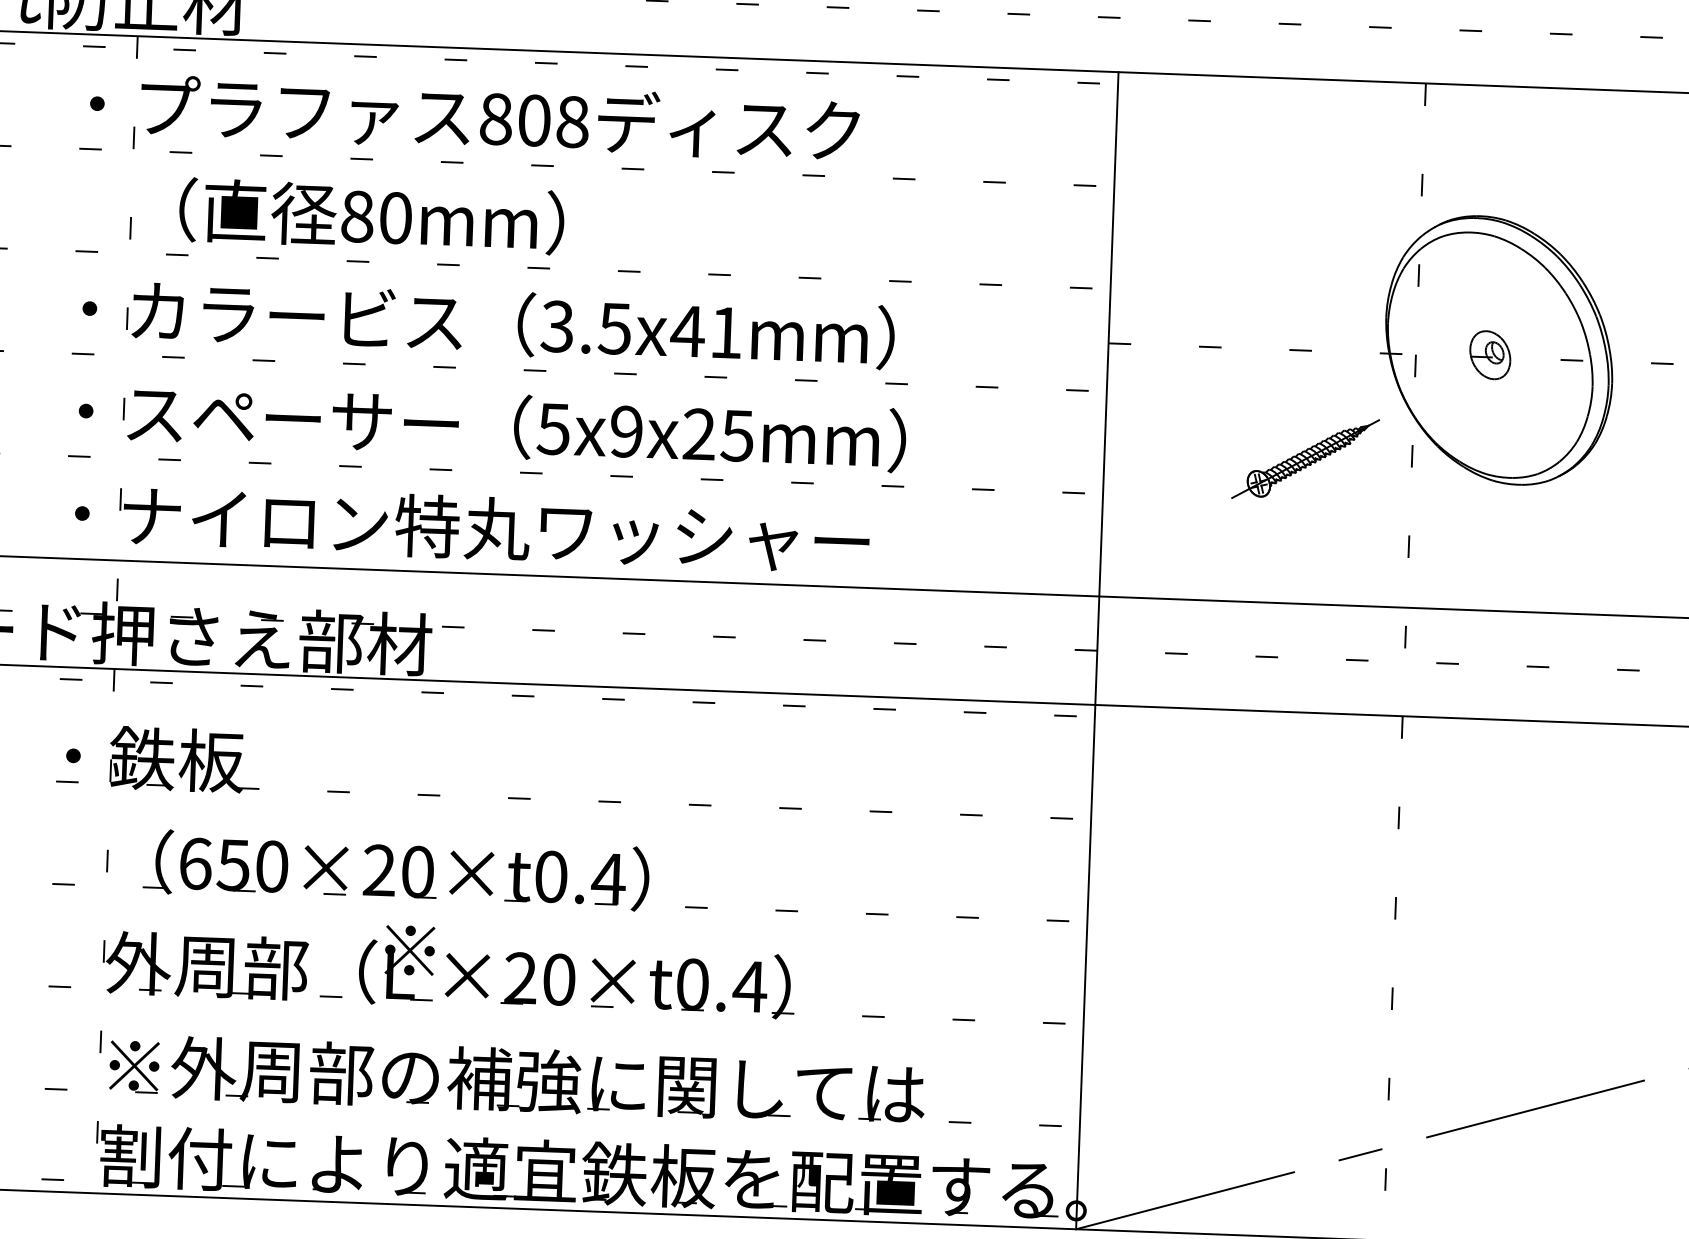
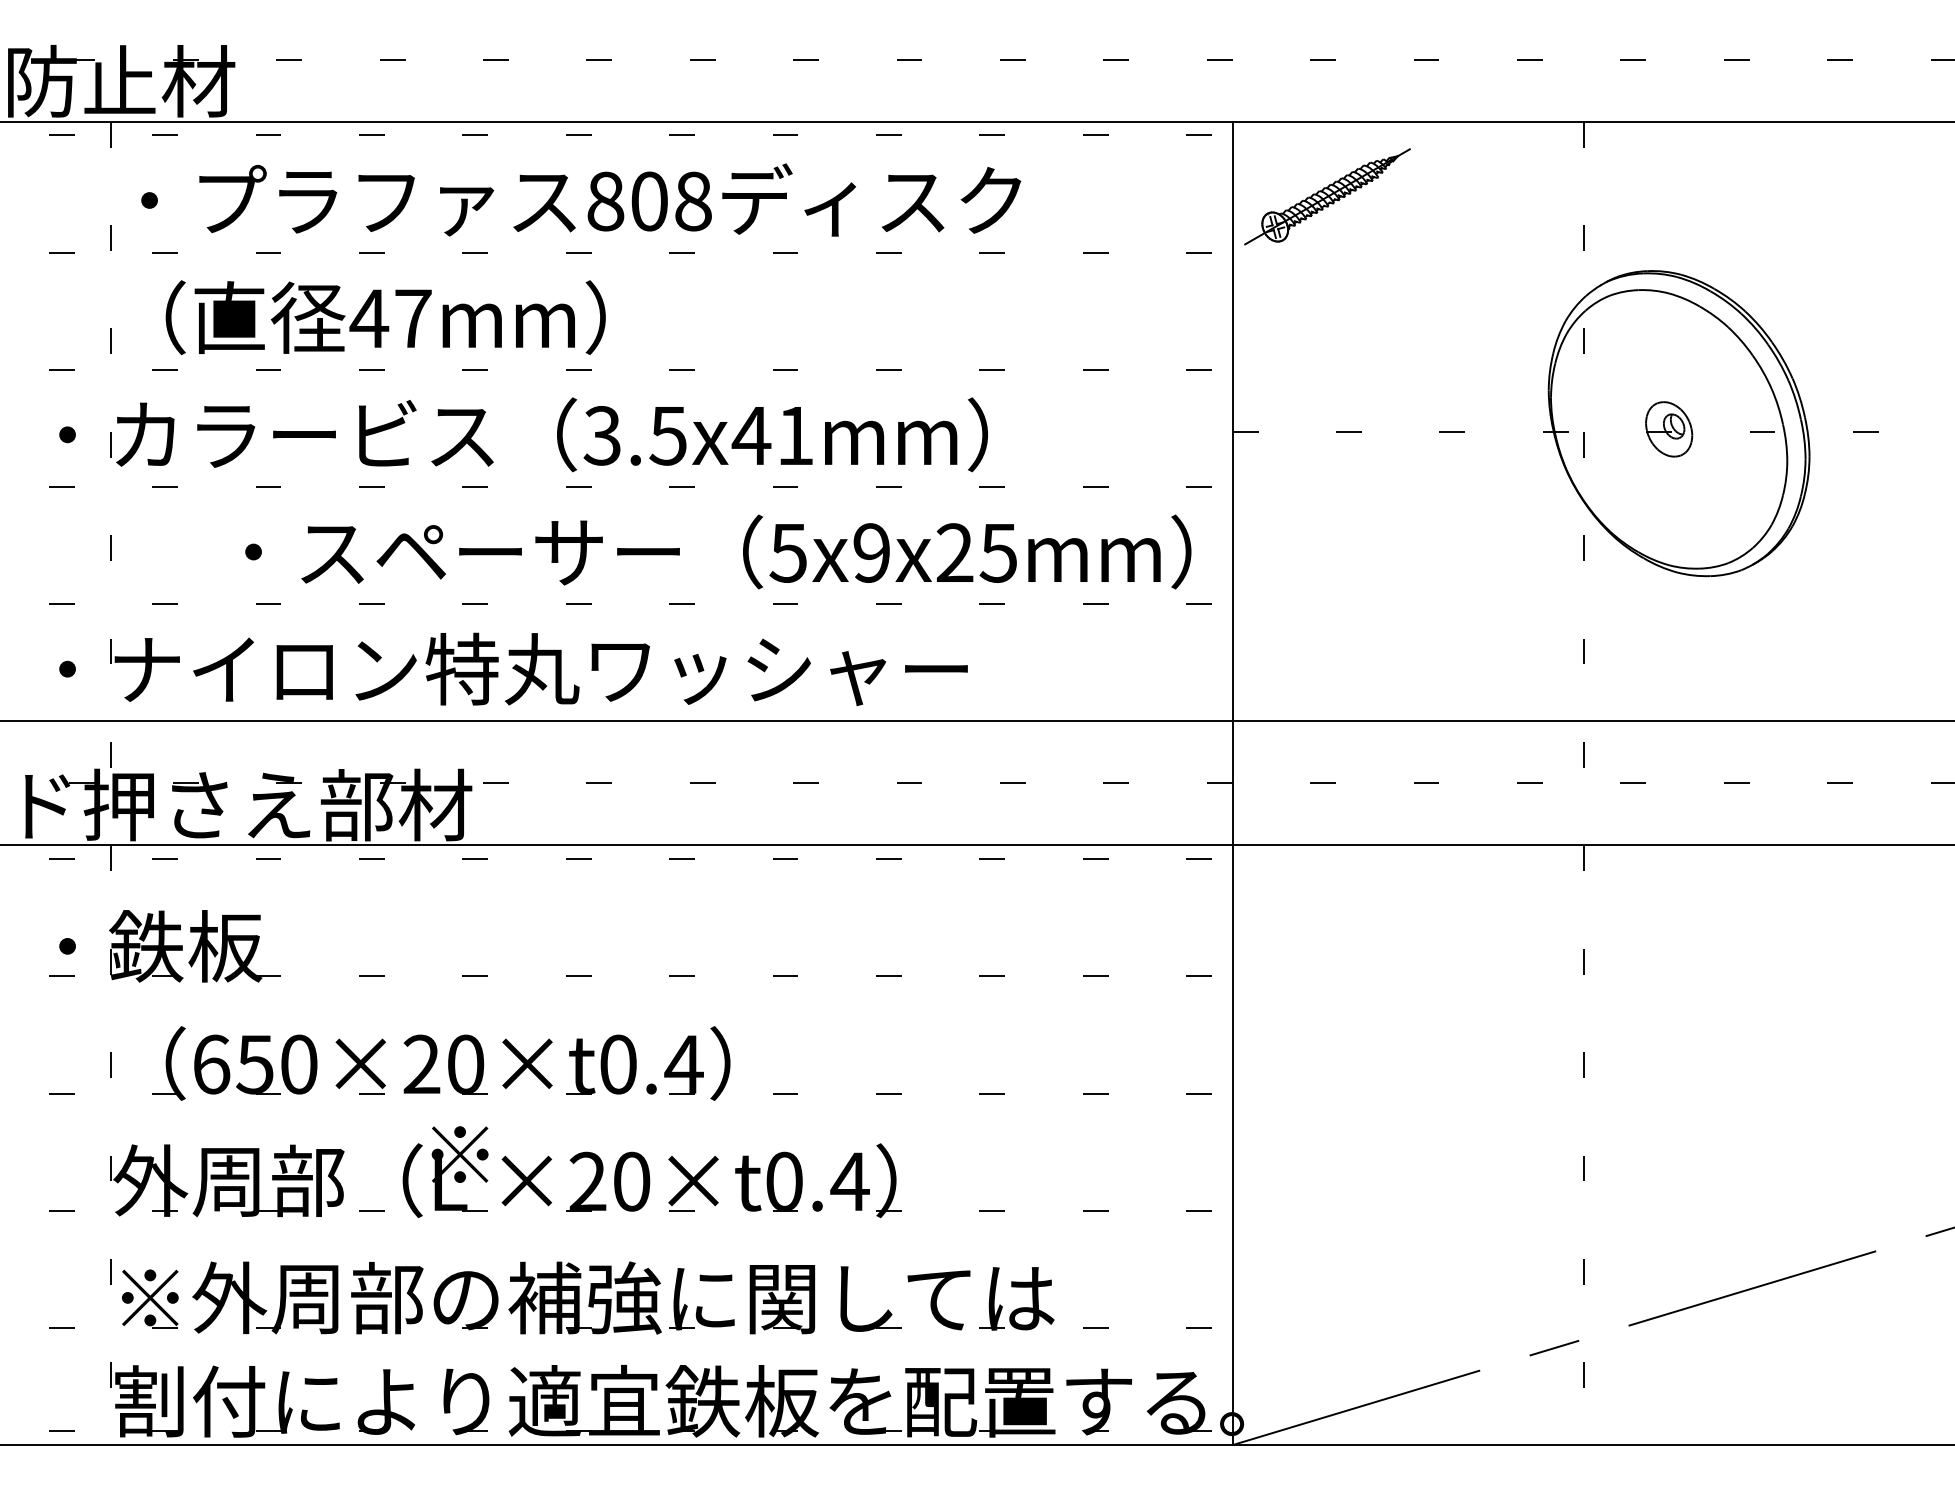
text: (475, 116) -> (581, 199), moved
text: (375, 217) -> (390, 318), 80mm -> 47mm
text: (492, 425) -> (718, 551), moved
part: (1305, 458) -> (1327, 196), moved

